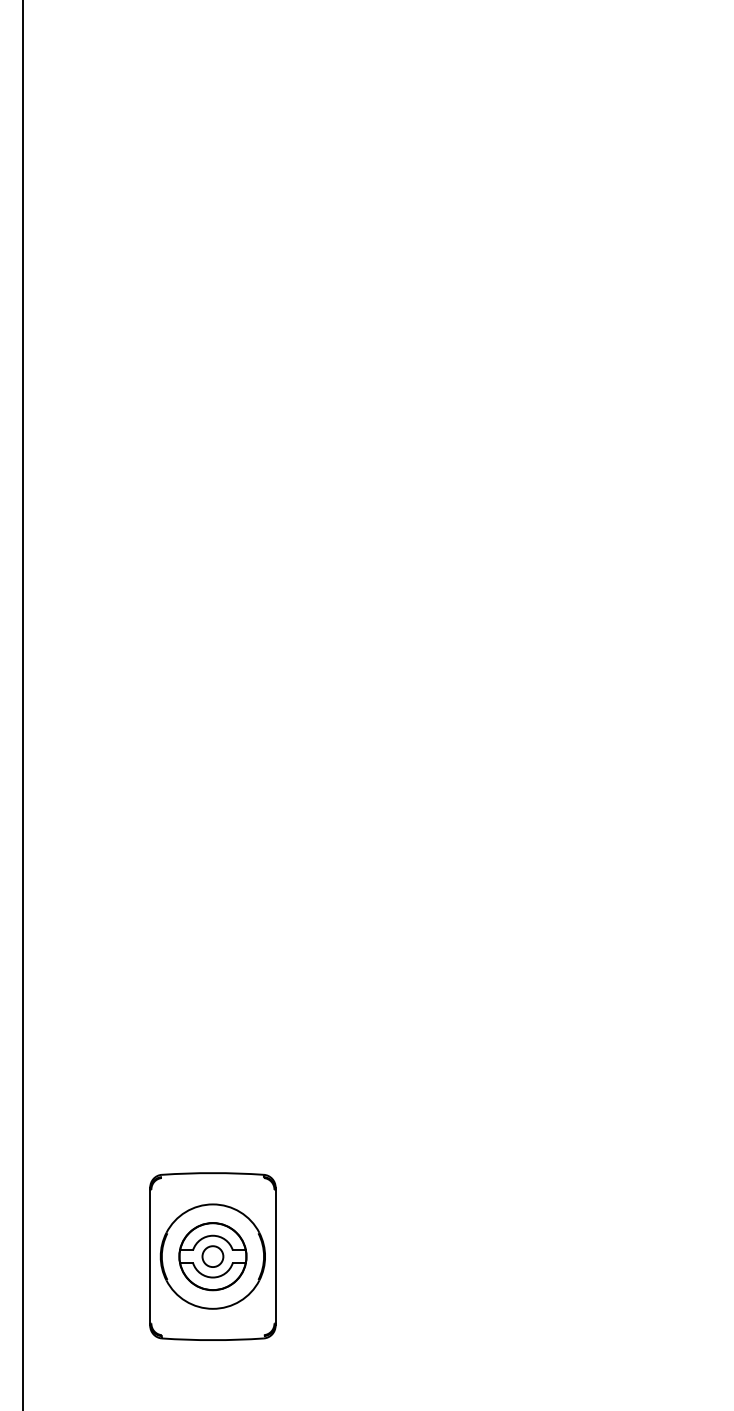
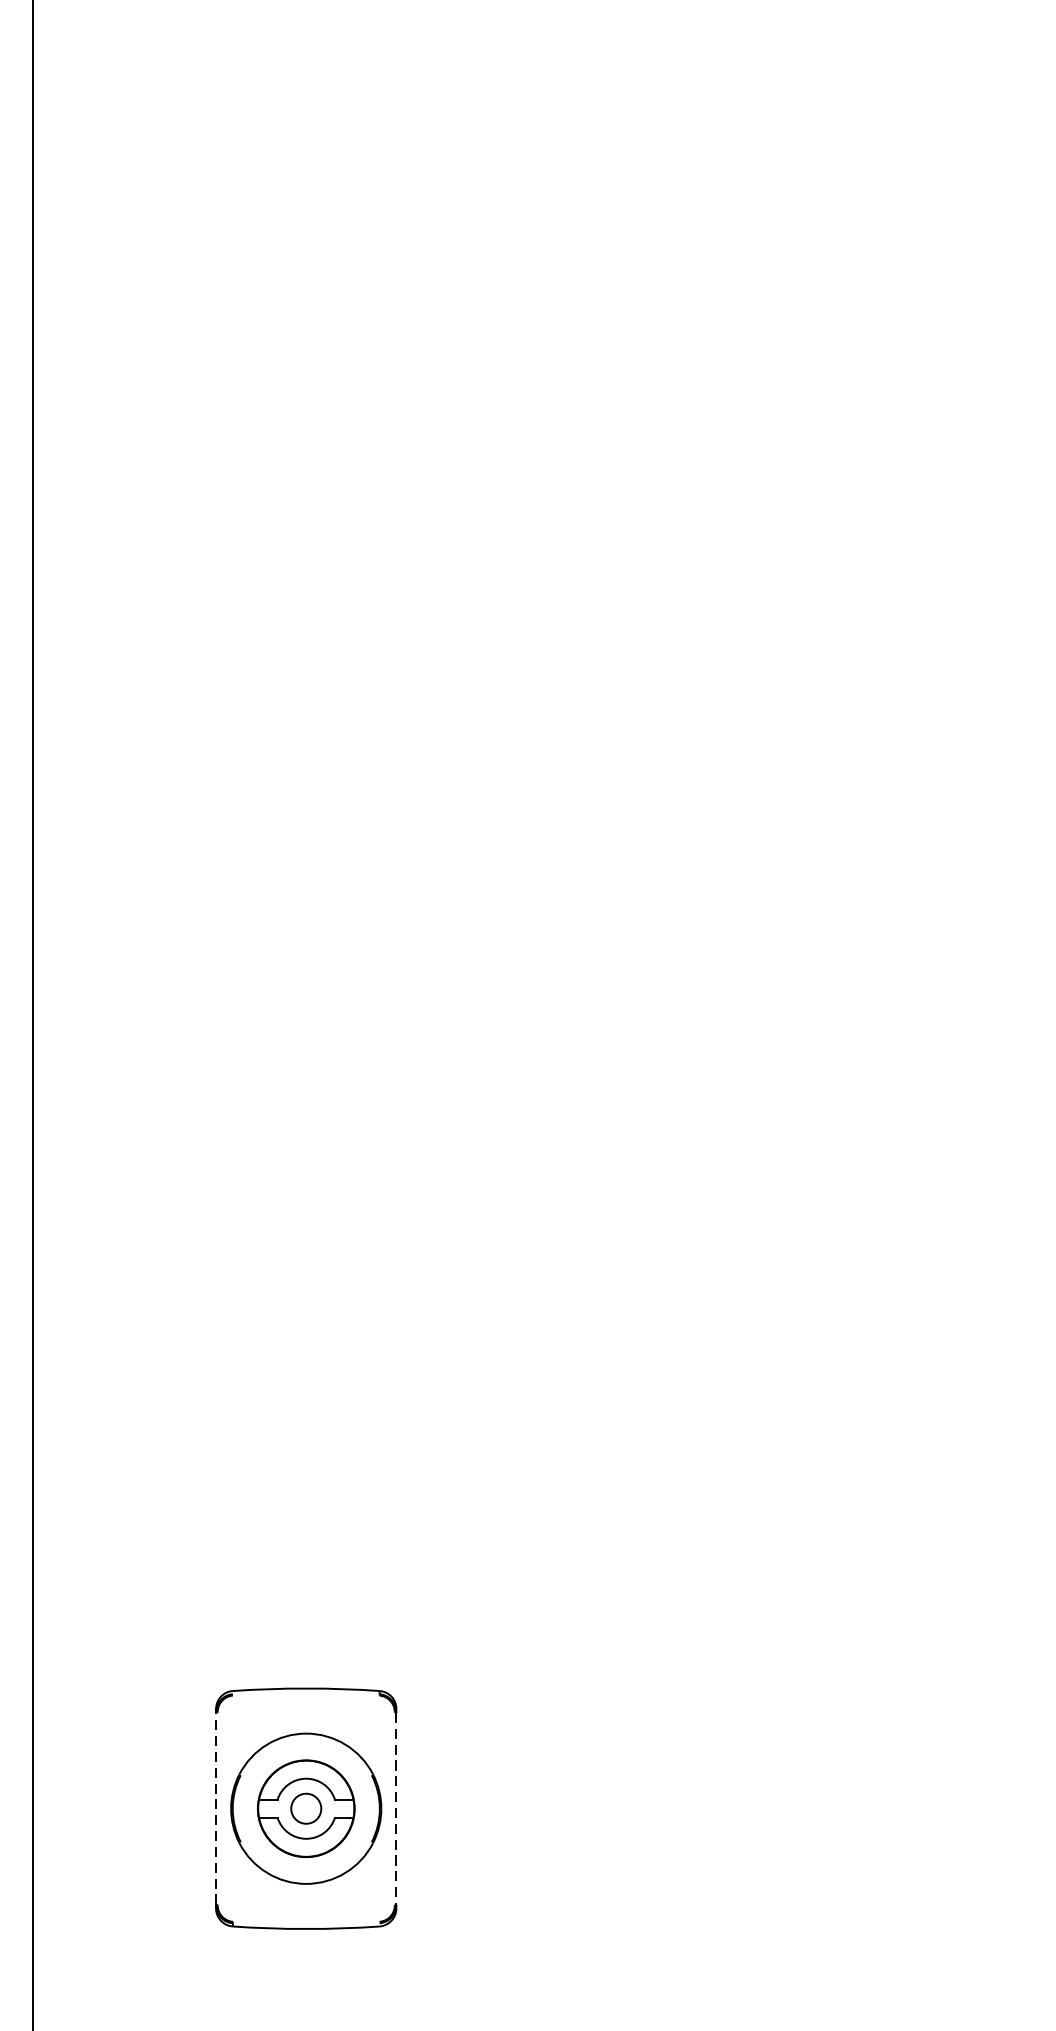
line: (150, 1256) -> (216, 1808), solid -> dashed
line: (275, 1256) -> (396, 1808), solid -> dashed

